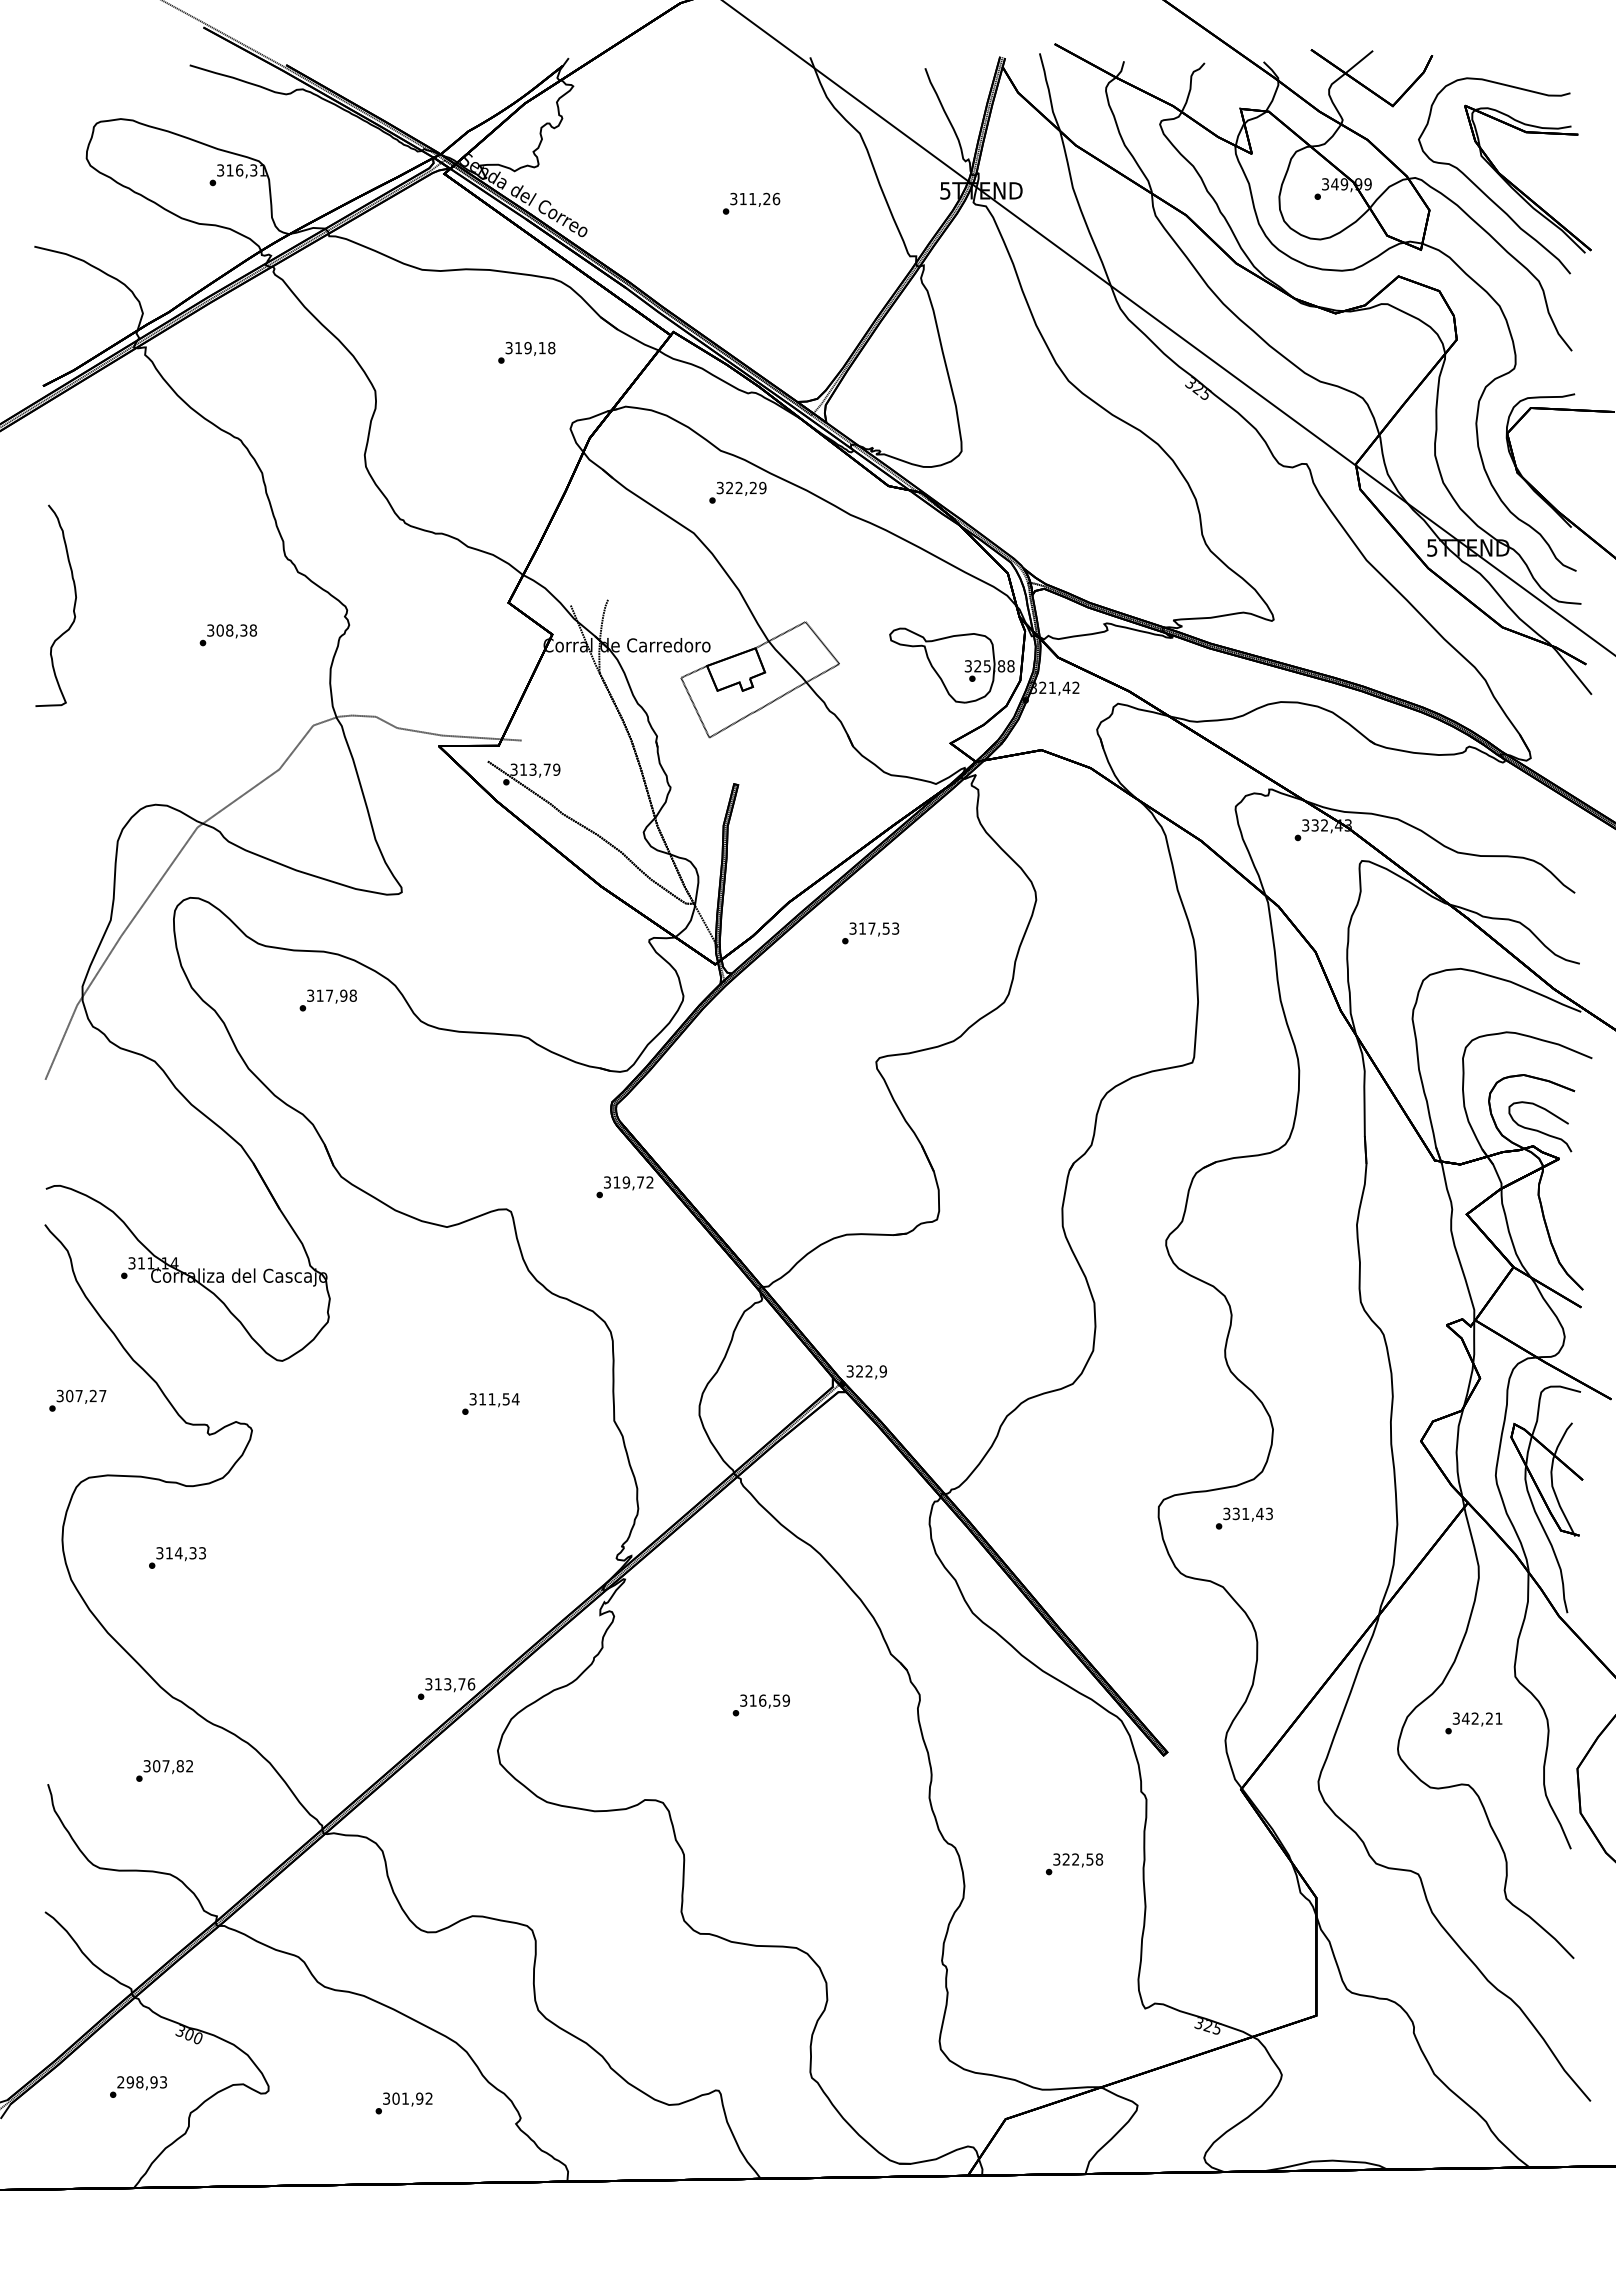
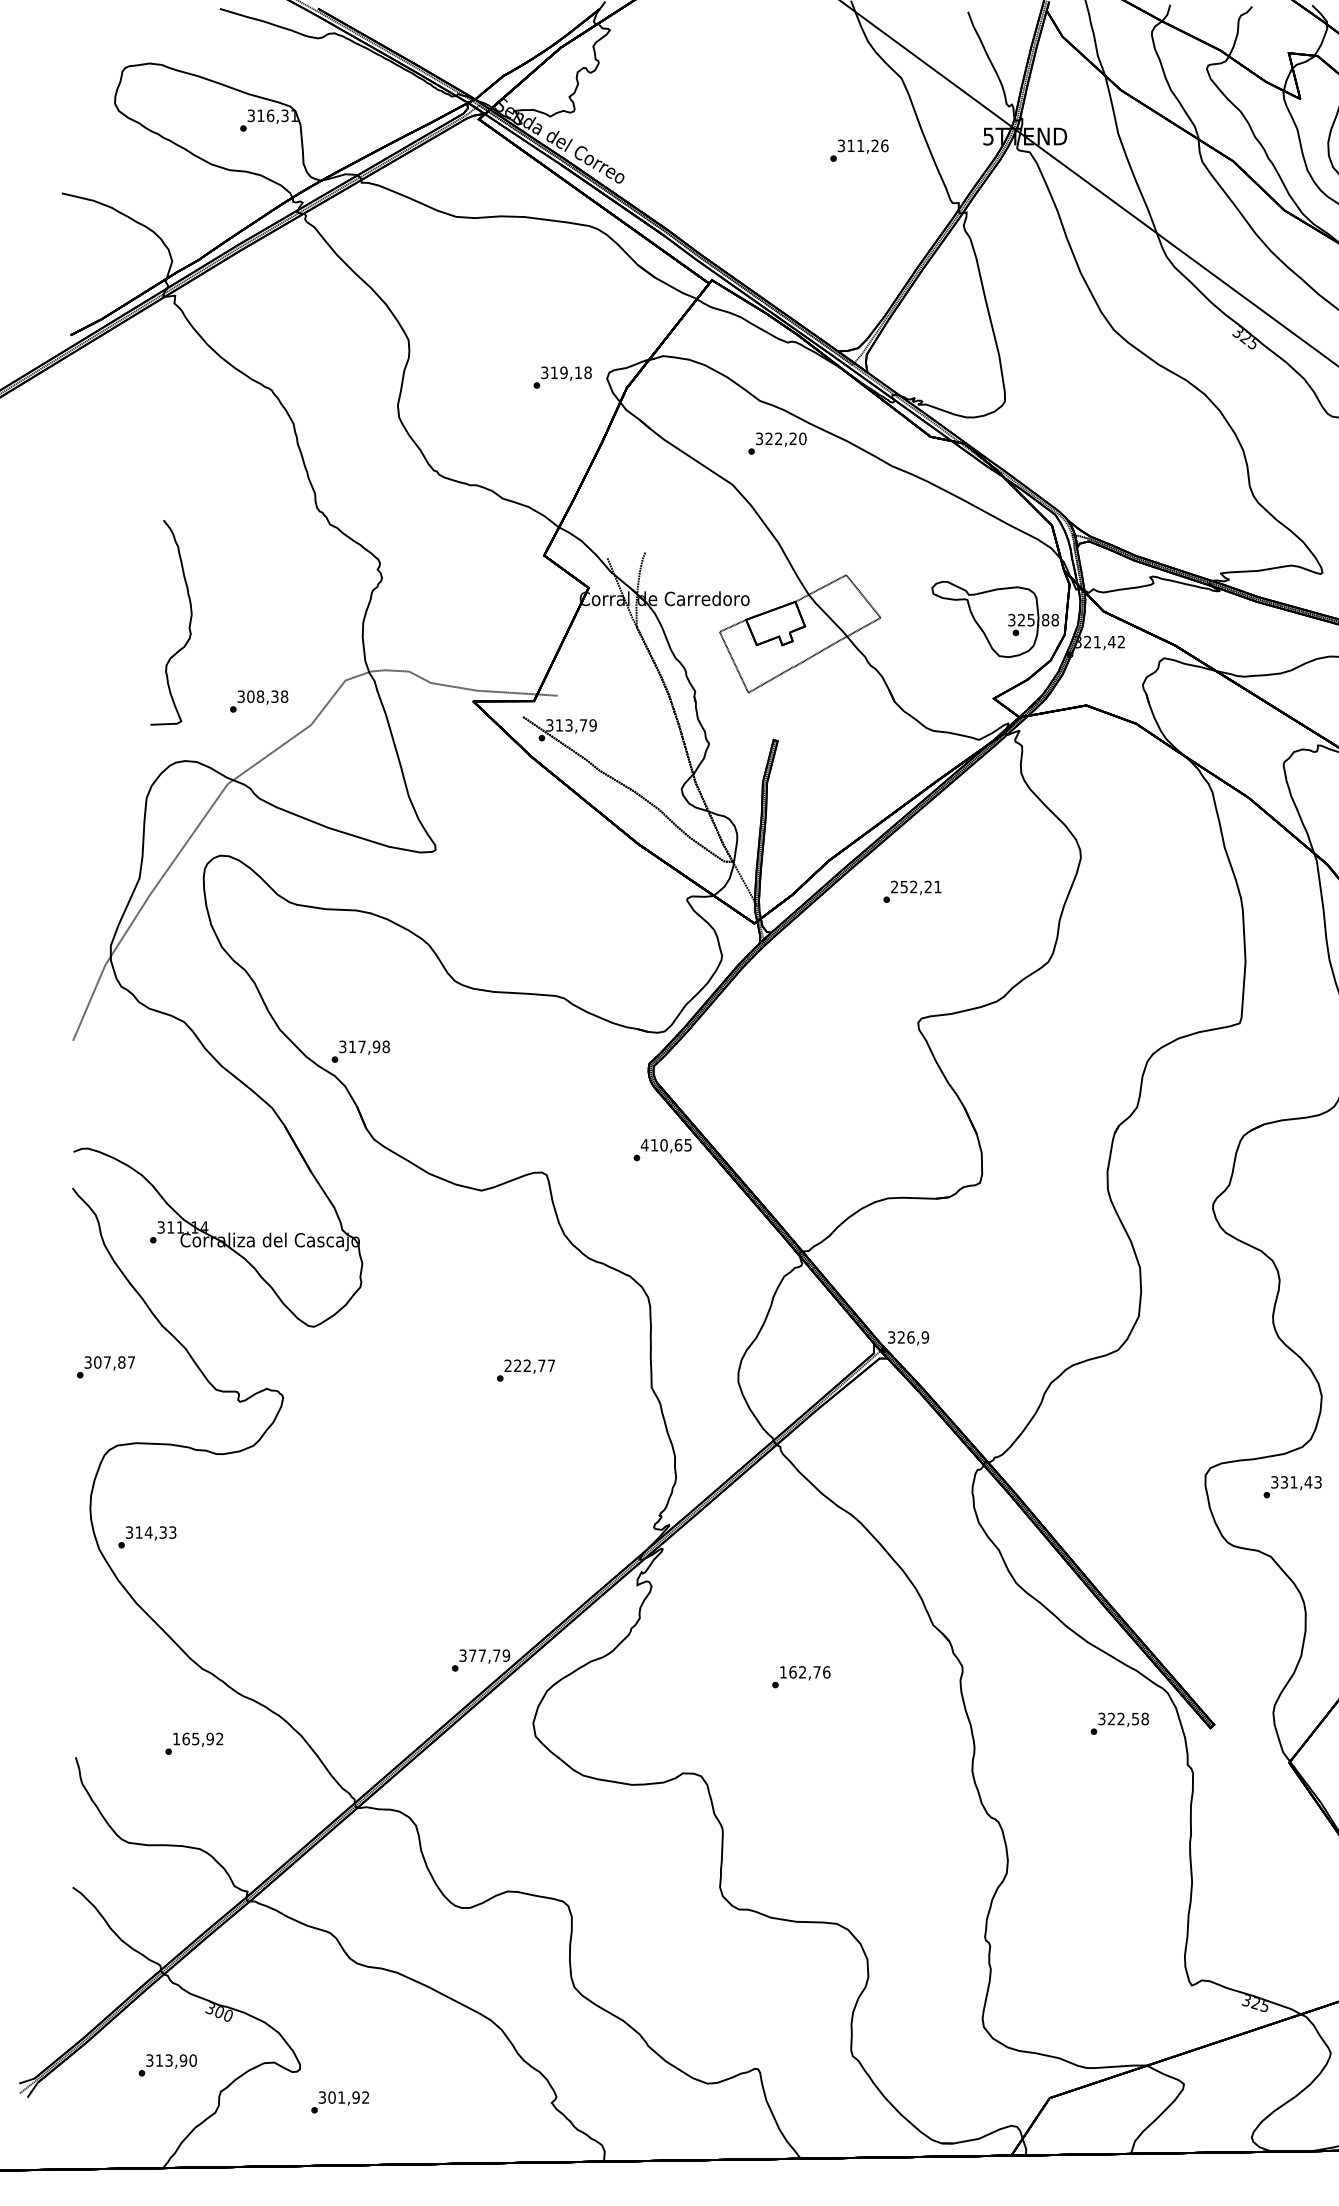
text: (751, 203) -> (859, 150), moved
text: (526, 352) -> (562, 377), moved
text: (762, 488) -> (802, 439), 322,29 -> 322,20
curve: (73, 605) -> (189, 622), moved
text: (227, 635) -> (258, 701), moved
text: (874, 928) -> (916, 886), 317,53 -> 252,21
text: (327, 1000) -> (359, 1051), moved
text: (628, 1182) -> (666, 1145), 319,72 -> 410,65
text: (868, 1371) -> (910, 1337), 322,9 -> 326,9
text: (93, 1396) -> (121, 1362), 307,27 -> 307,87
text: (494, 1399) -> (529, 1365), 311,54 -> 222,77
text: (177, 1557) -> (147, 1536), moved
text: (454, 1684) -> (489, 1655), 313,76 -> 377,79
text: (765, 1700) -> (805, 1672), 316,59 -> 162,76
text: (163, 1766) -> (193, 1739), 307,82 -> 165,92
text: (1074, 1864) -> (1119, 1724), moved
text: (142, 2082) -> (171, 2060), 298,93 -> 313,90
text: (403, 2103) -> (339, 2102), moved

